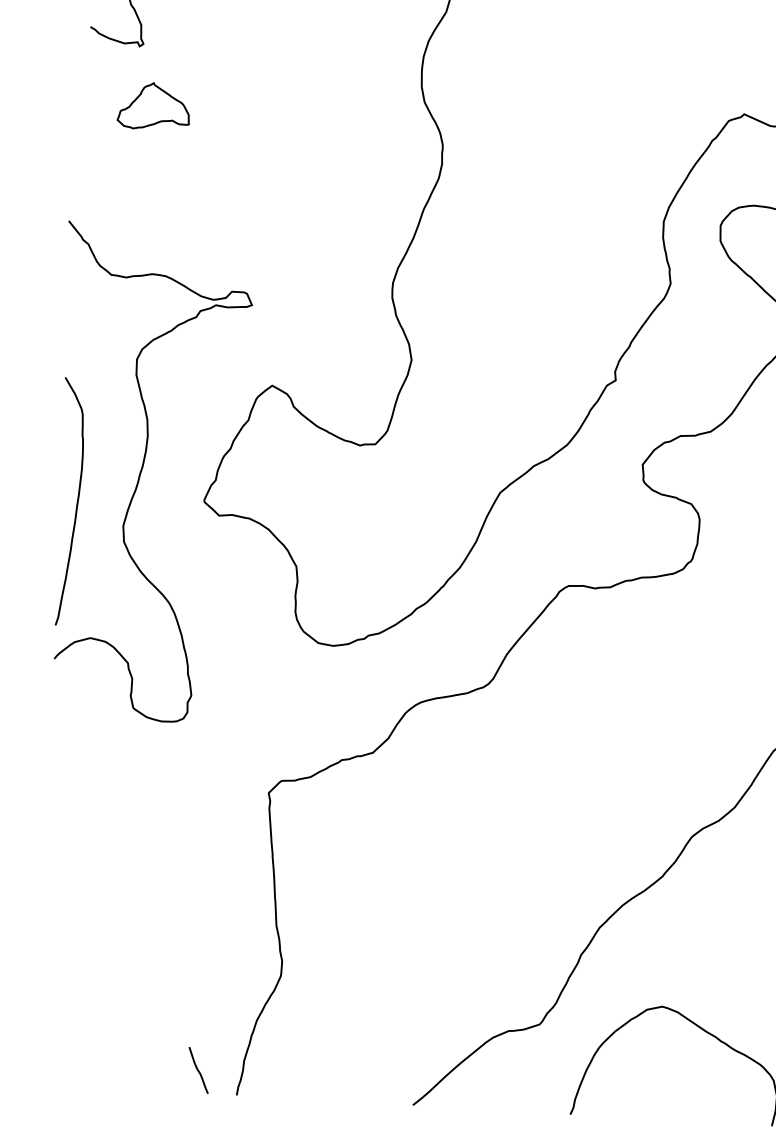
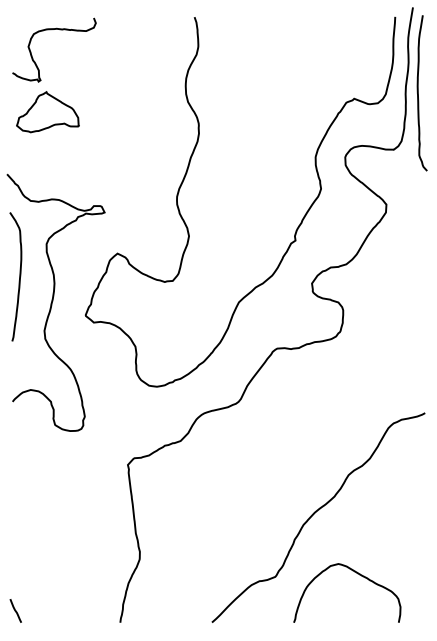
part: (153, 106) -> (47, 112), size x1.67
curve: (76, 501) -> (19, 276), moved
line: (198, 1069) -> (15, 610), moved

